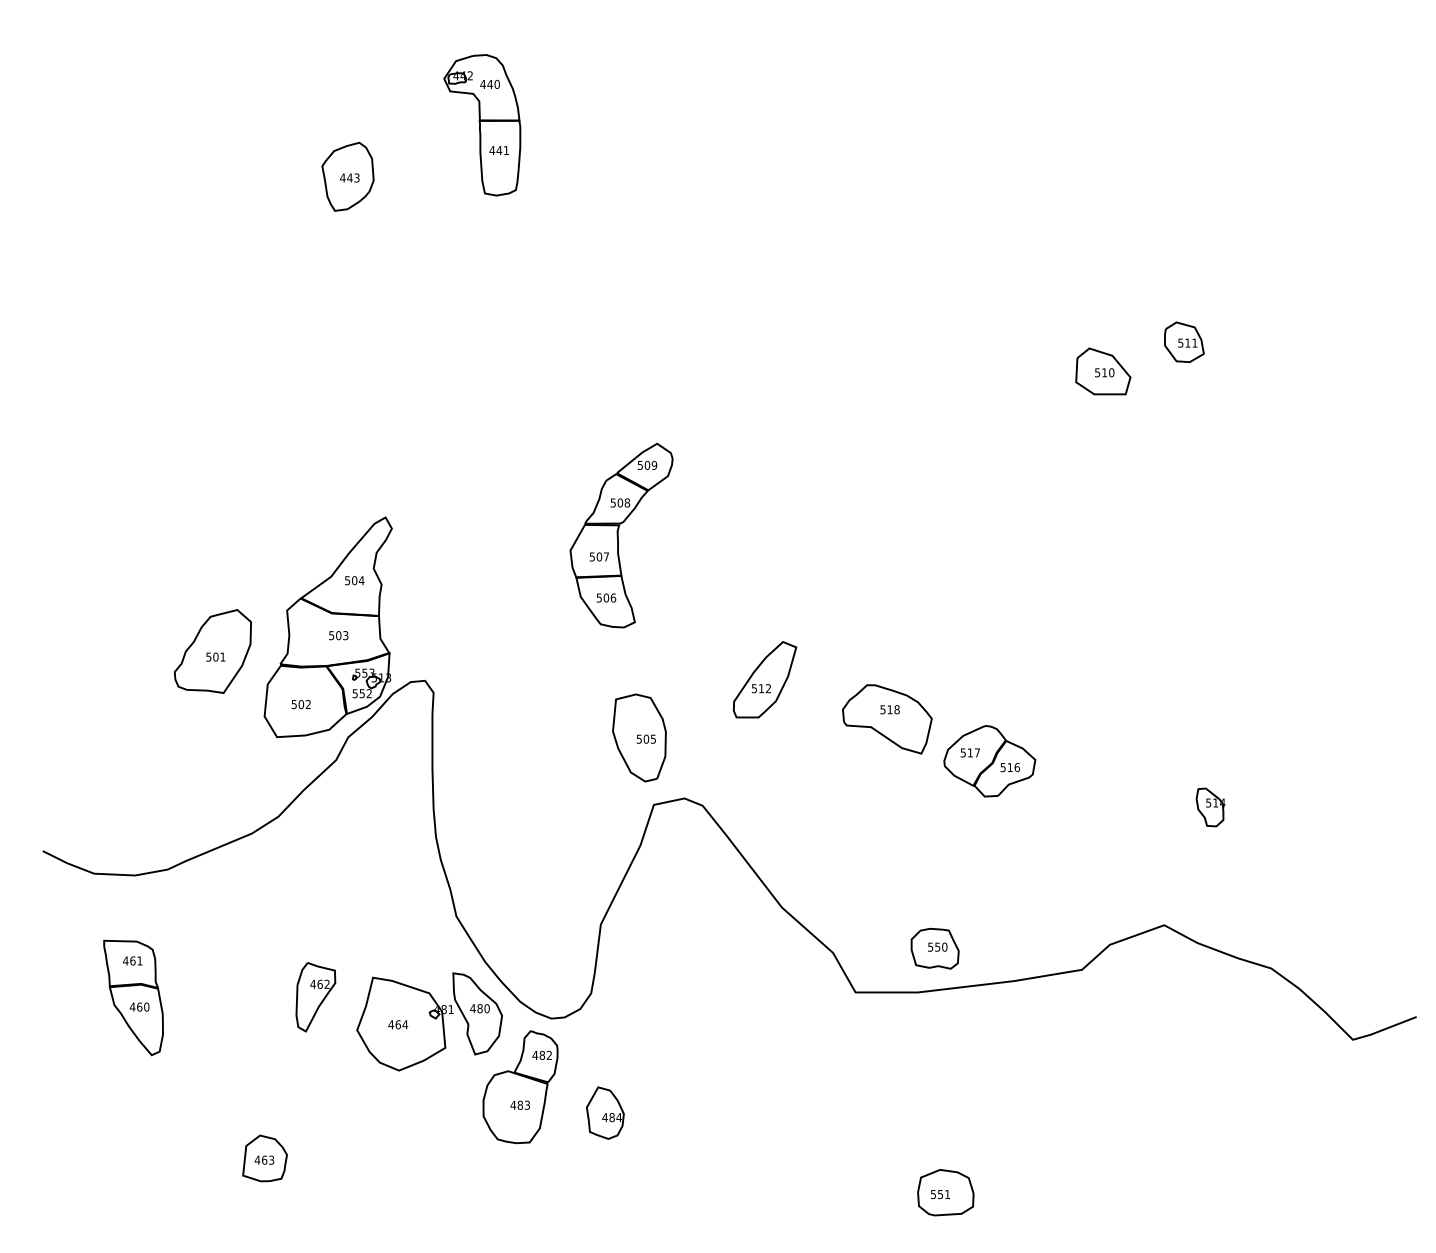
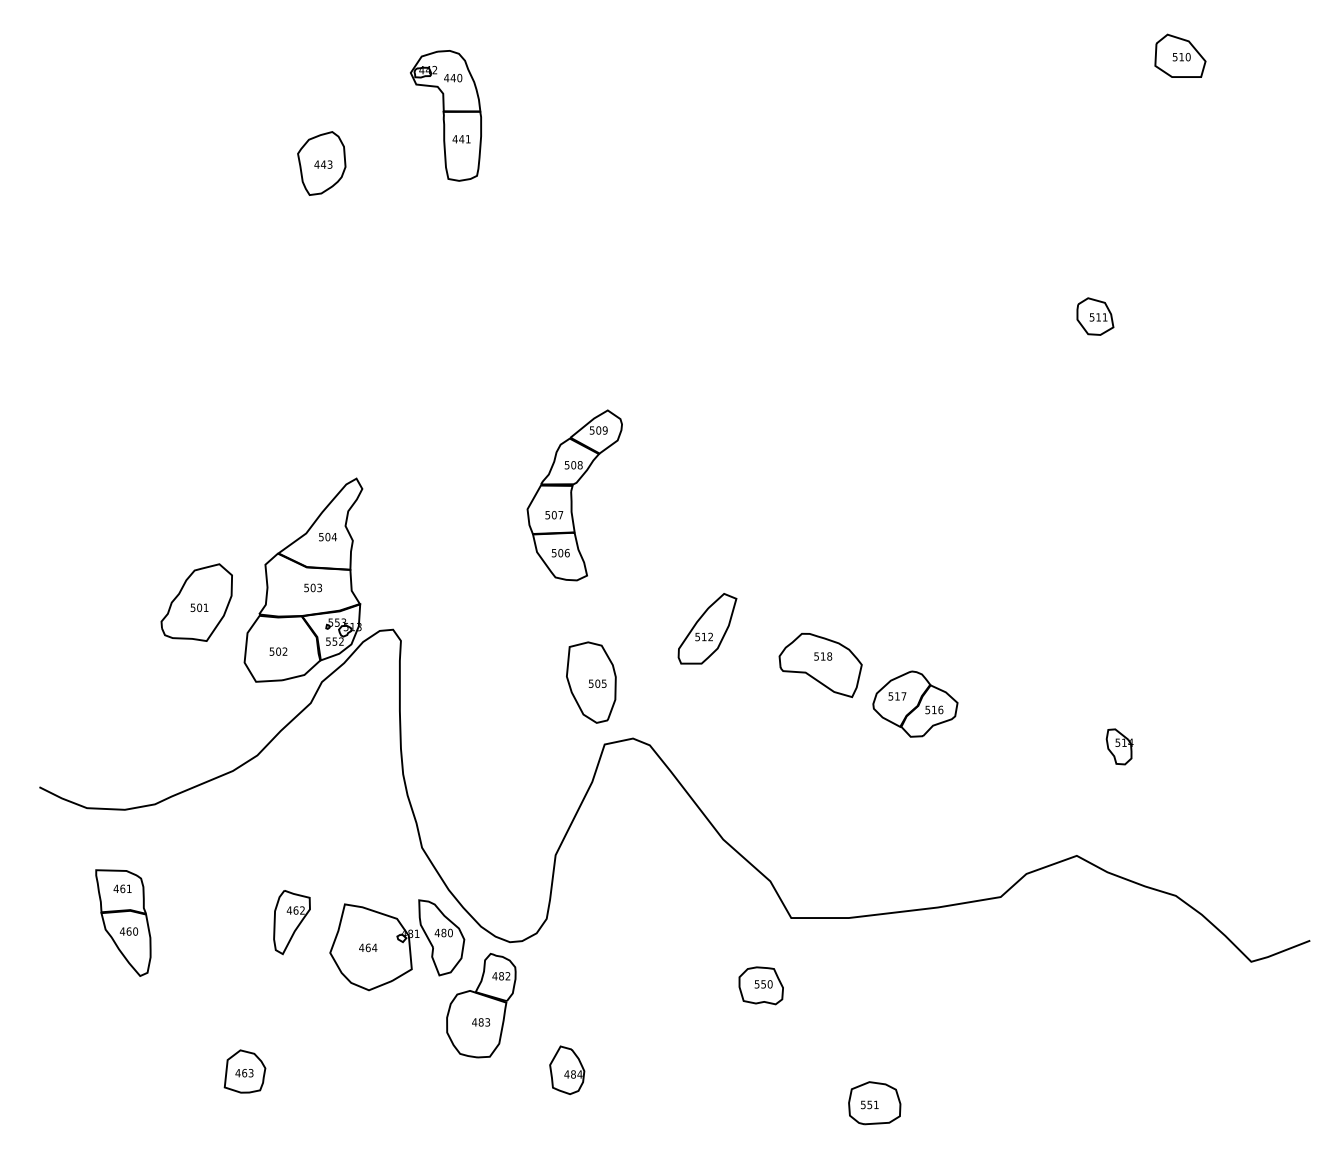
part: (1103, 371) -> (1180, 55), moved
part: (934, 948) -> (760, 985), moved
part: (605, 1112) -> (567, 1069), moved

